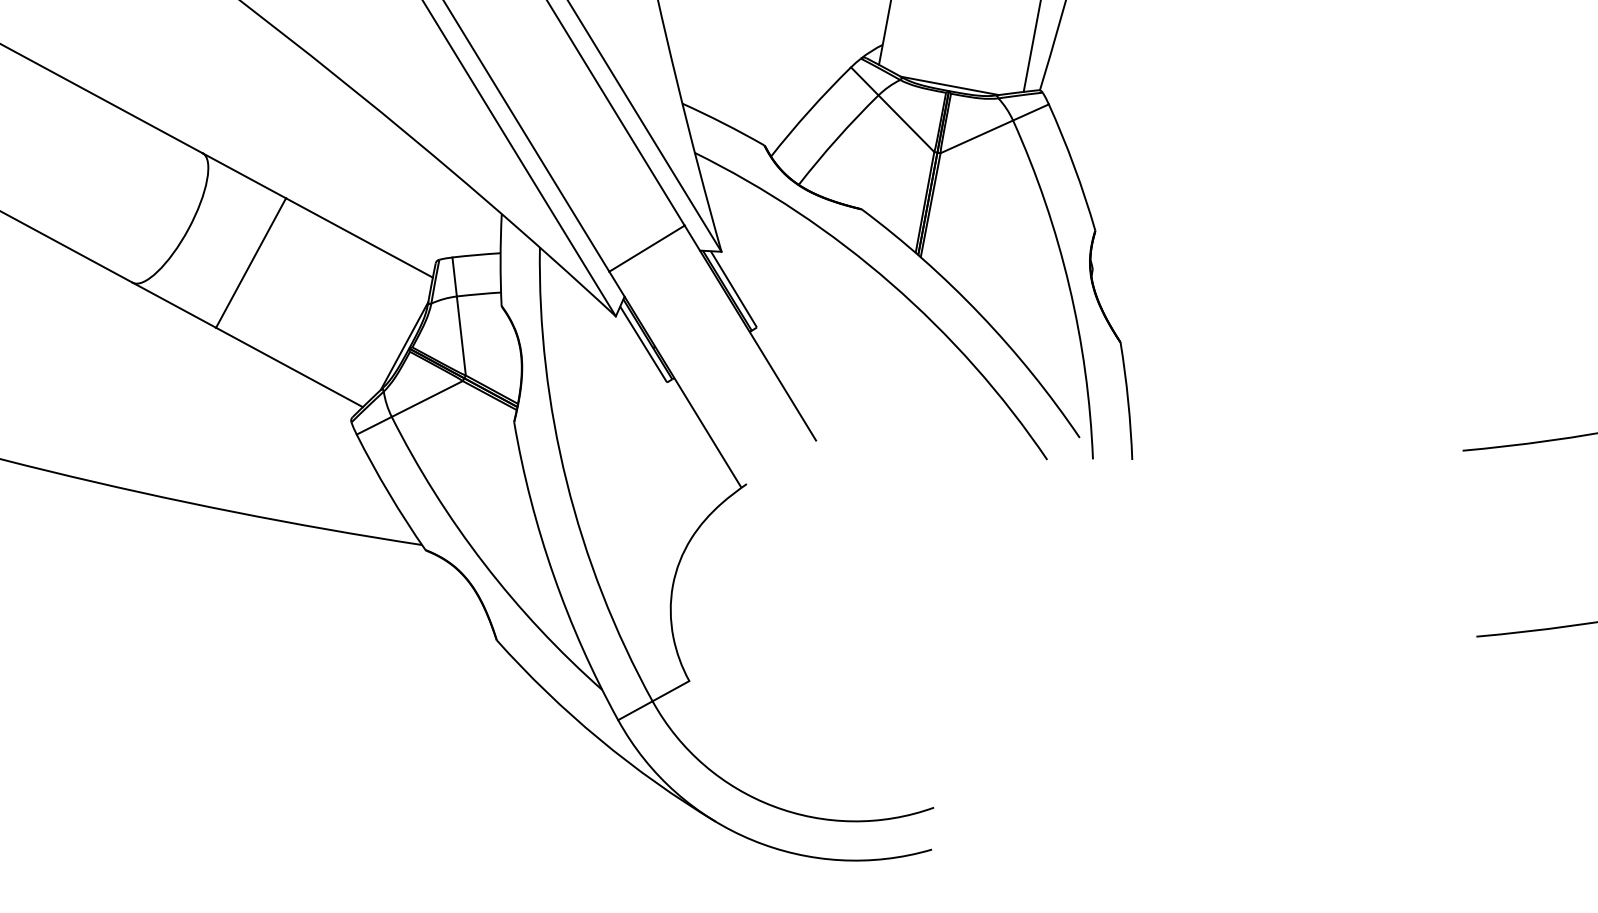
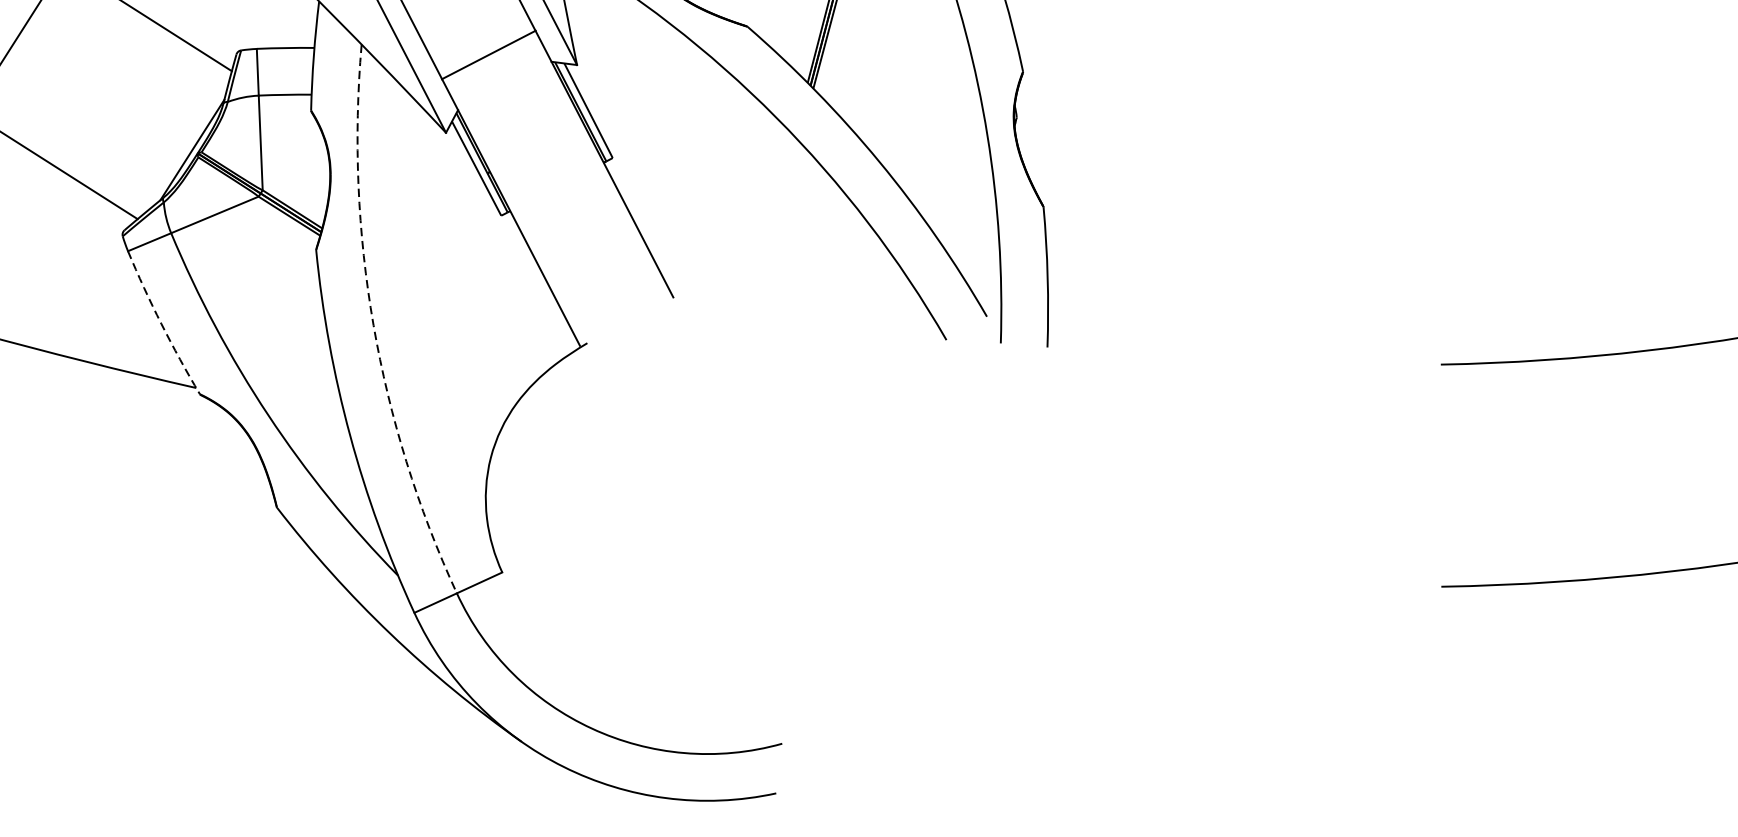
arc: (566, 481) -> (373, 324), solid -> dashed
arc: (389, 493) -> (161, 324), solid -> dashed

